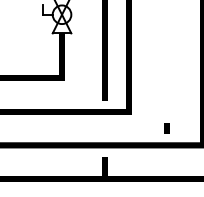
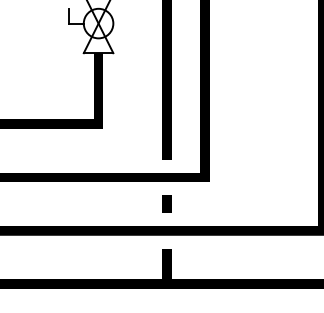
line: (166, 128) -> (165, 204), moved

